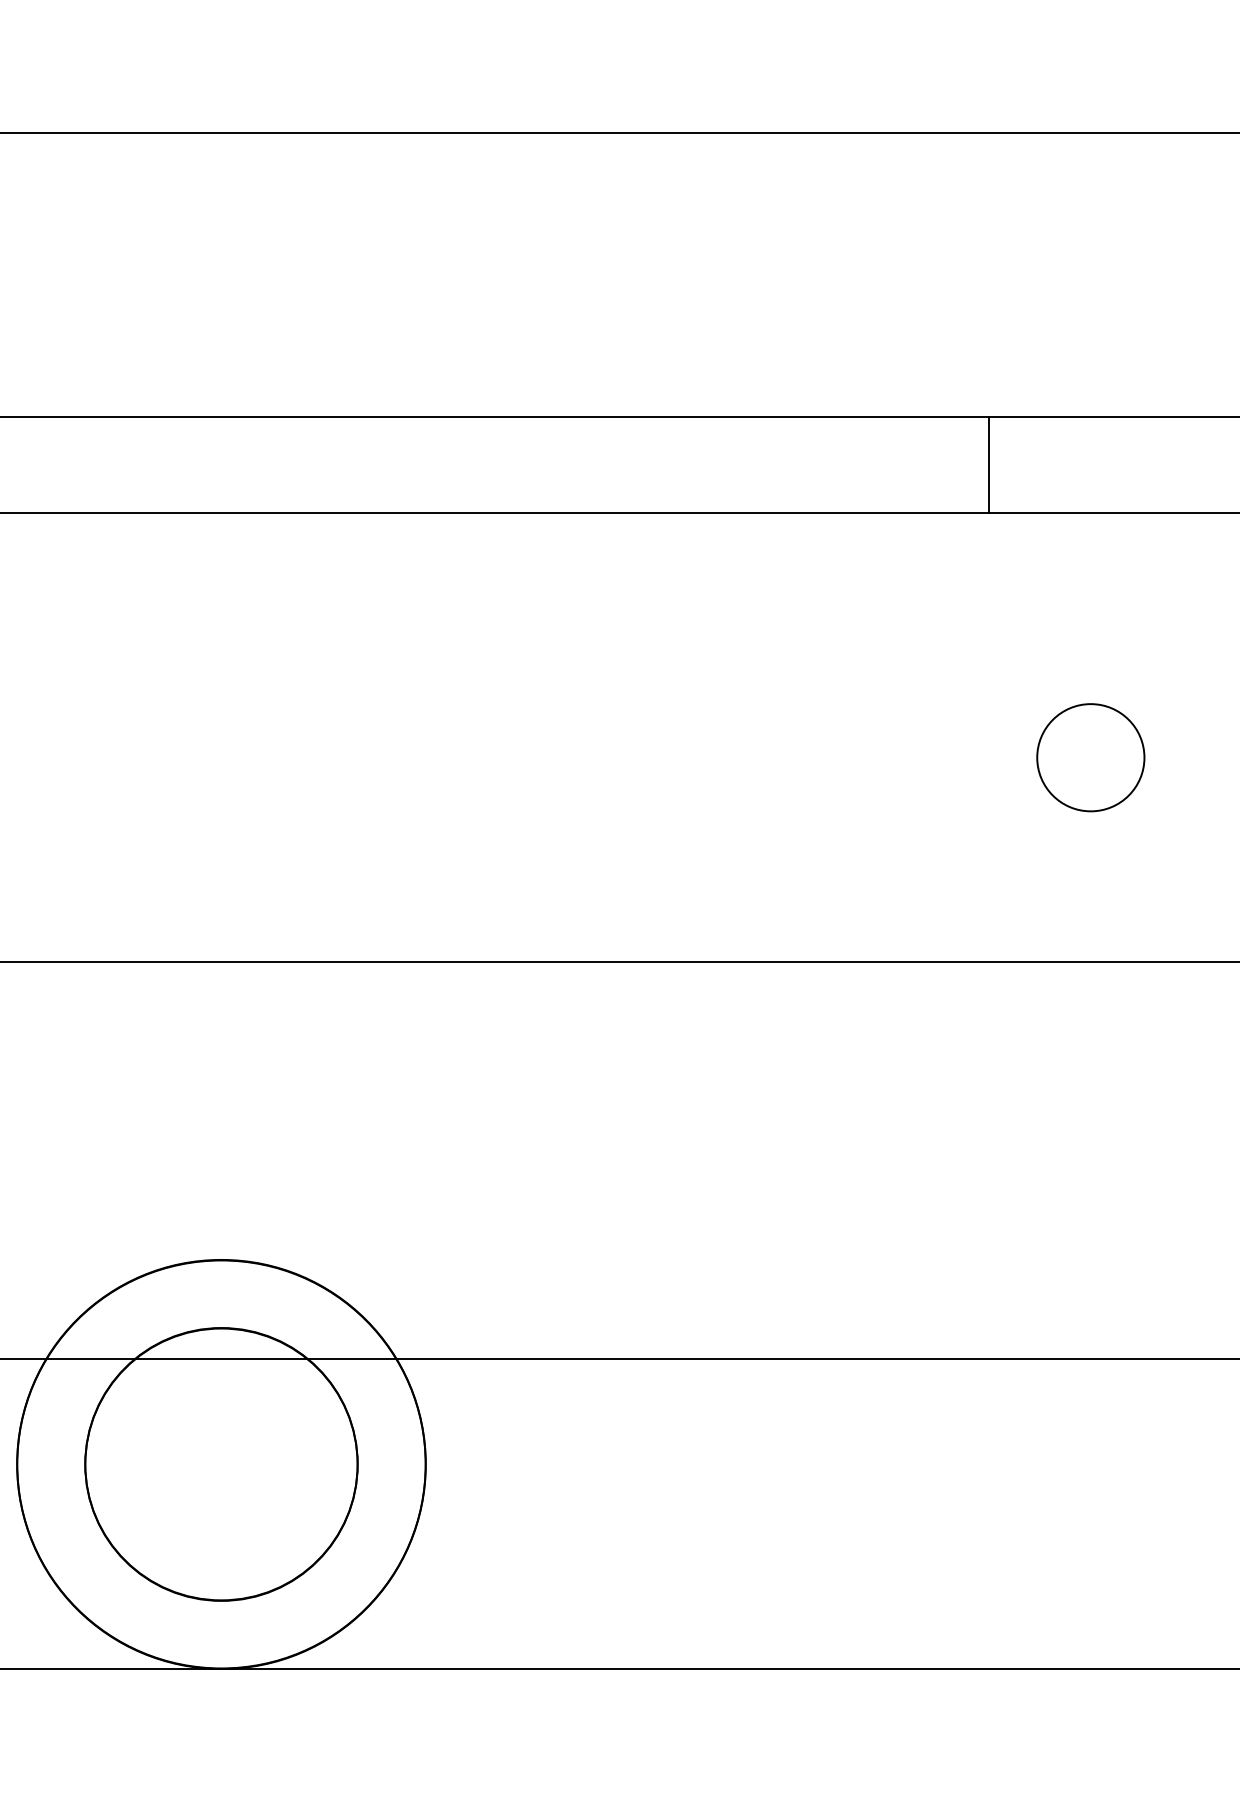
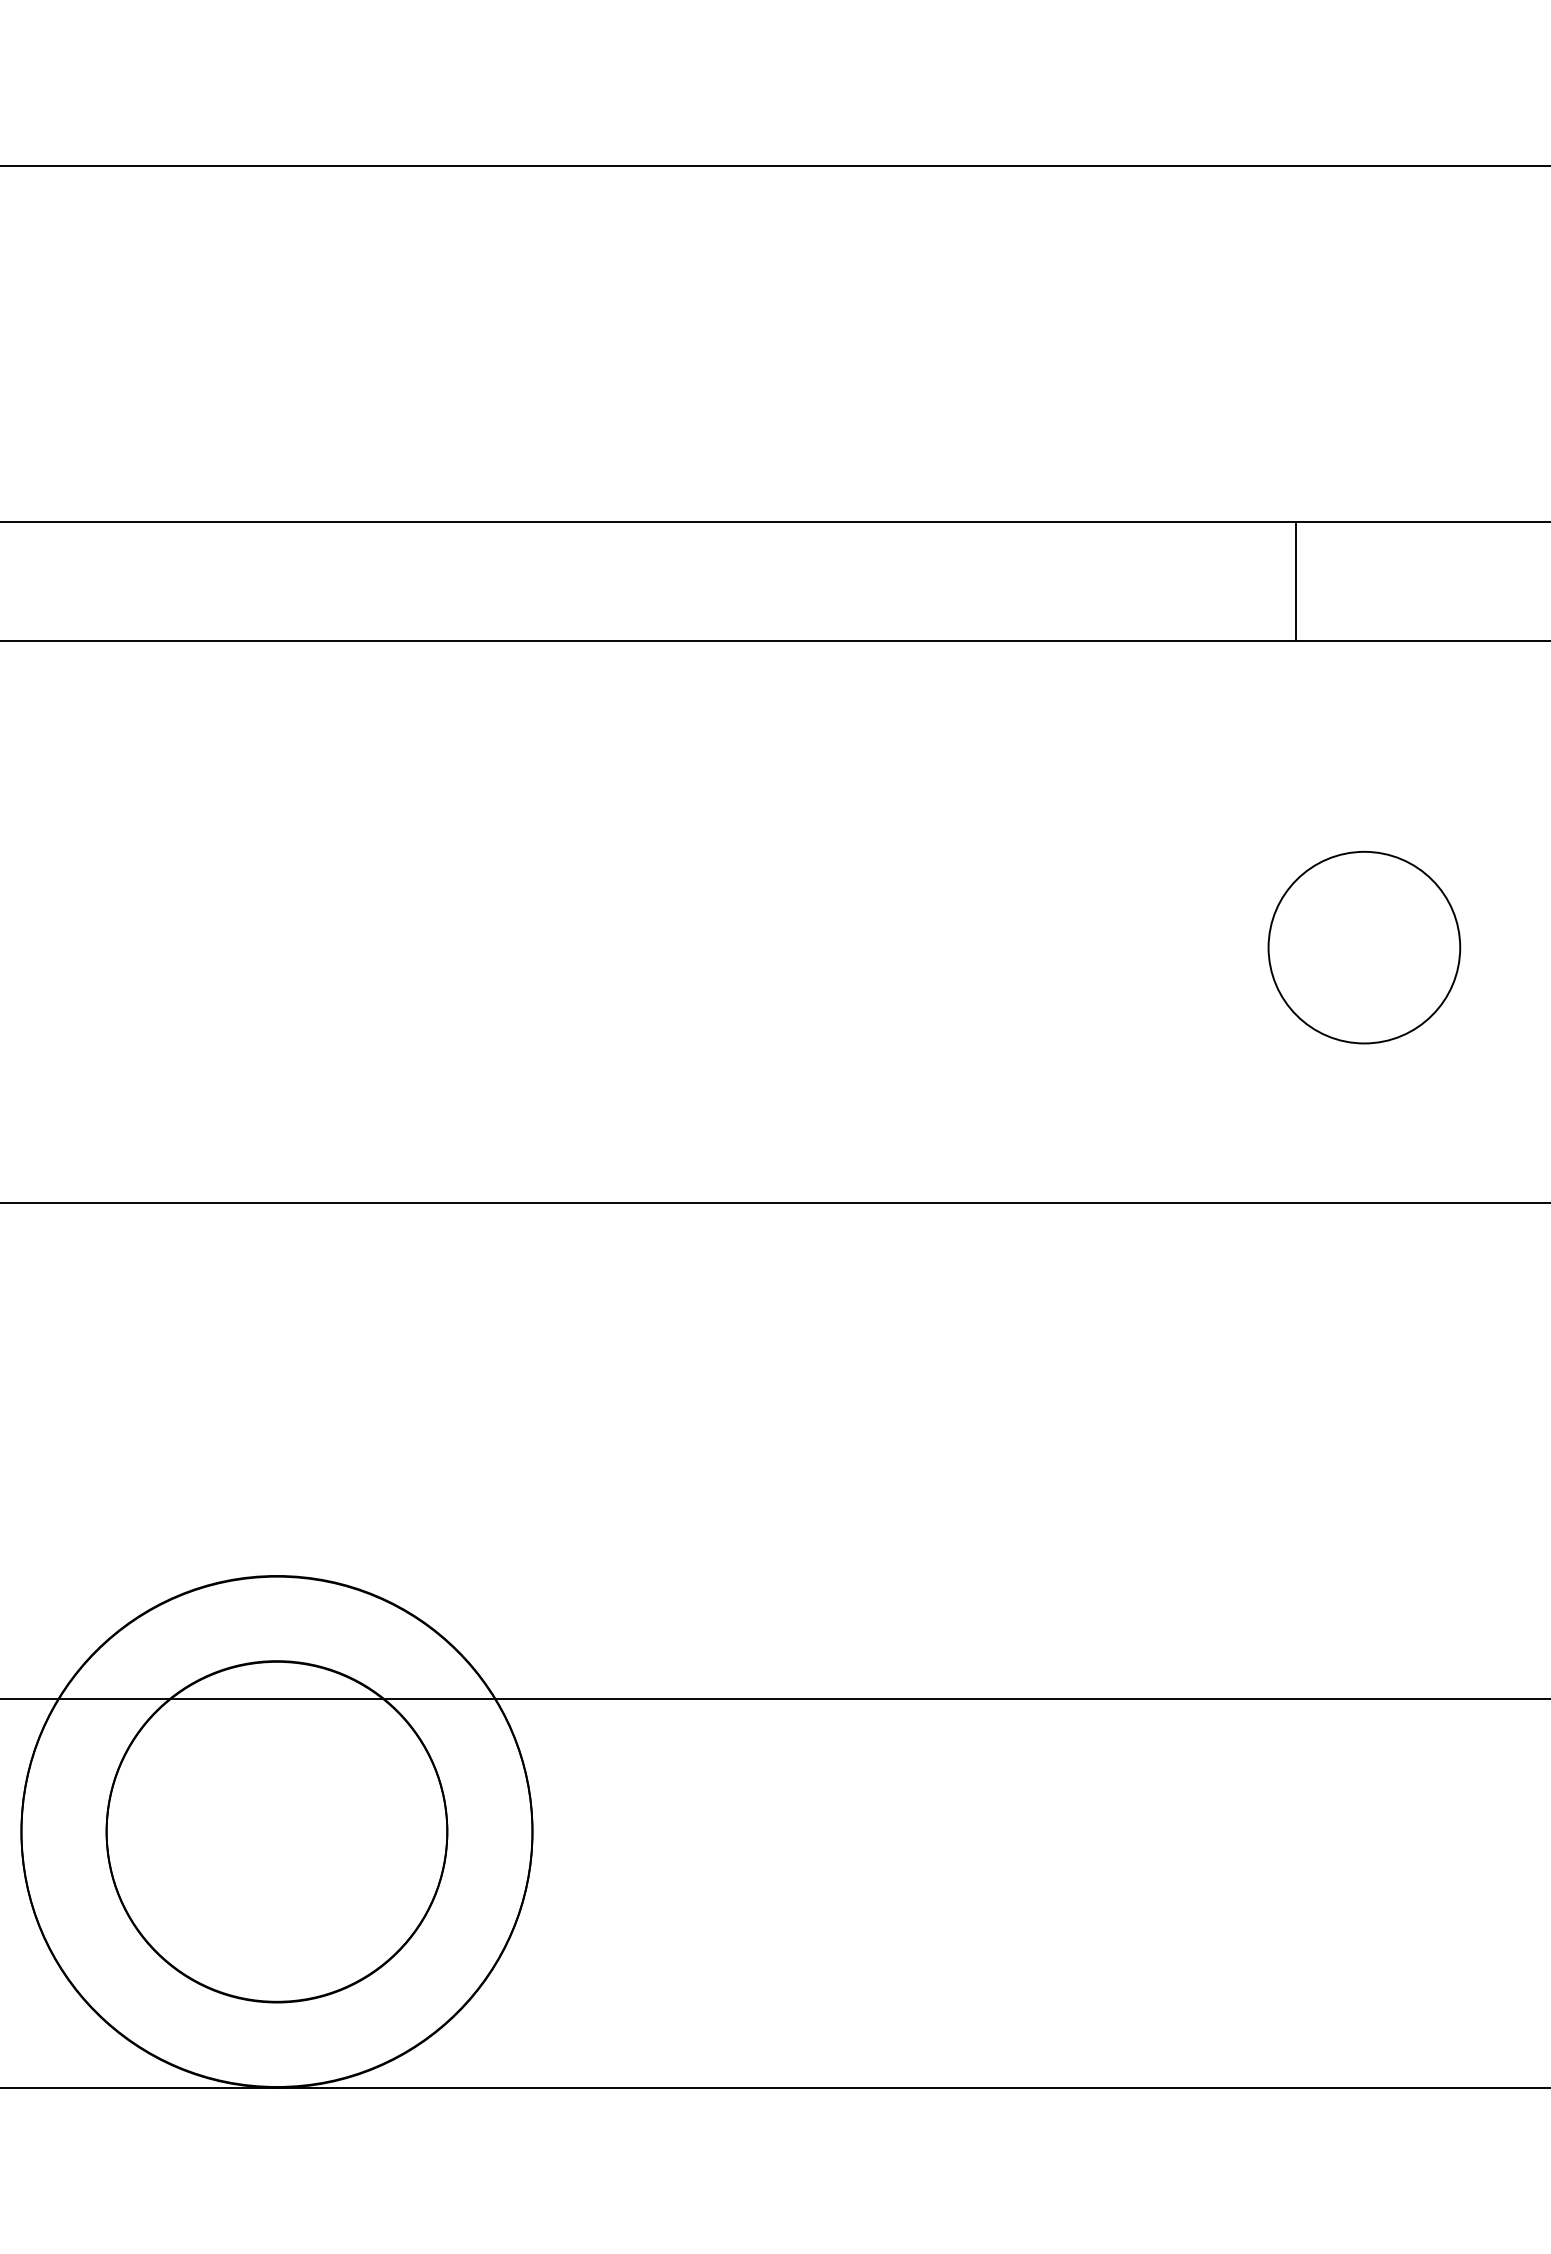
line: (989, 464) -> (1296, 580), moved
circle: (1090, 757) -> (1364, 947), size x1.43

